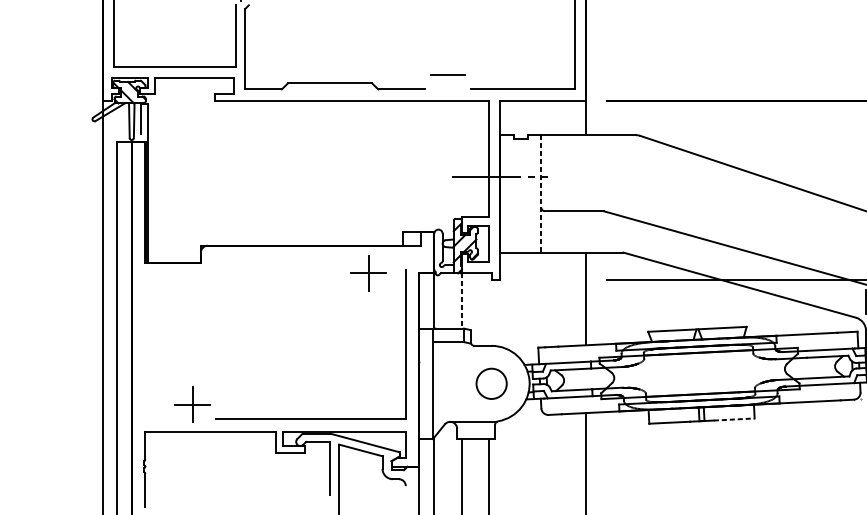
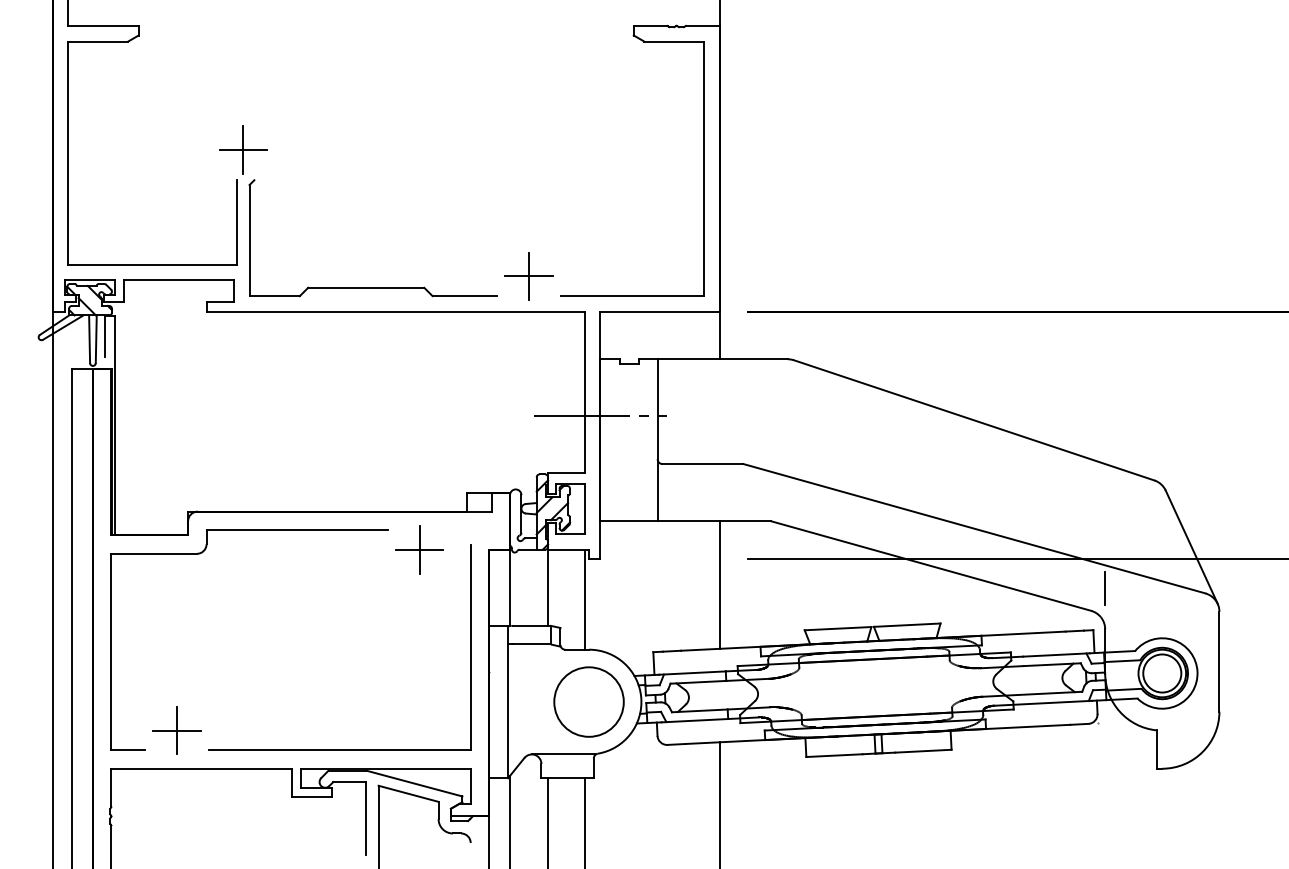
line: (448, 75) -> (529, 276), added
line: (541, 194) -> (657, 440), dashed -> solid
part: (211, 276) -> (202, 553), added
line: (462, 301) -> (548, 588), dashed -> solid
line: (489, 309) -> (585, 599), added
circle: (491, 383) -> (588, 701), size x1.67
line: (734, 419) -> (923, 751), dashed -> solid

